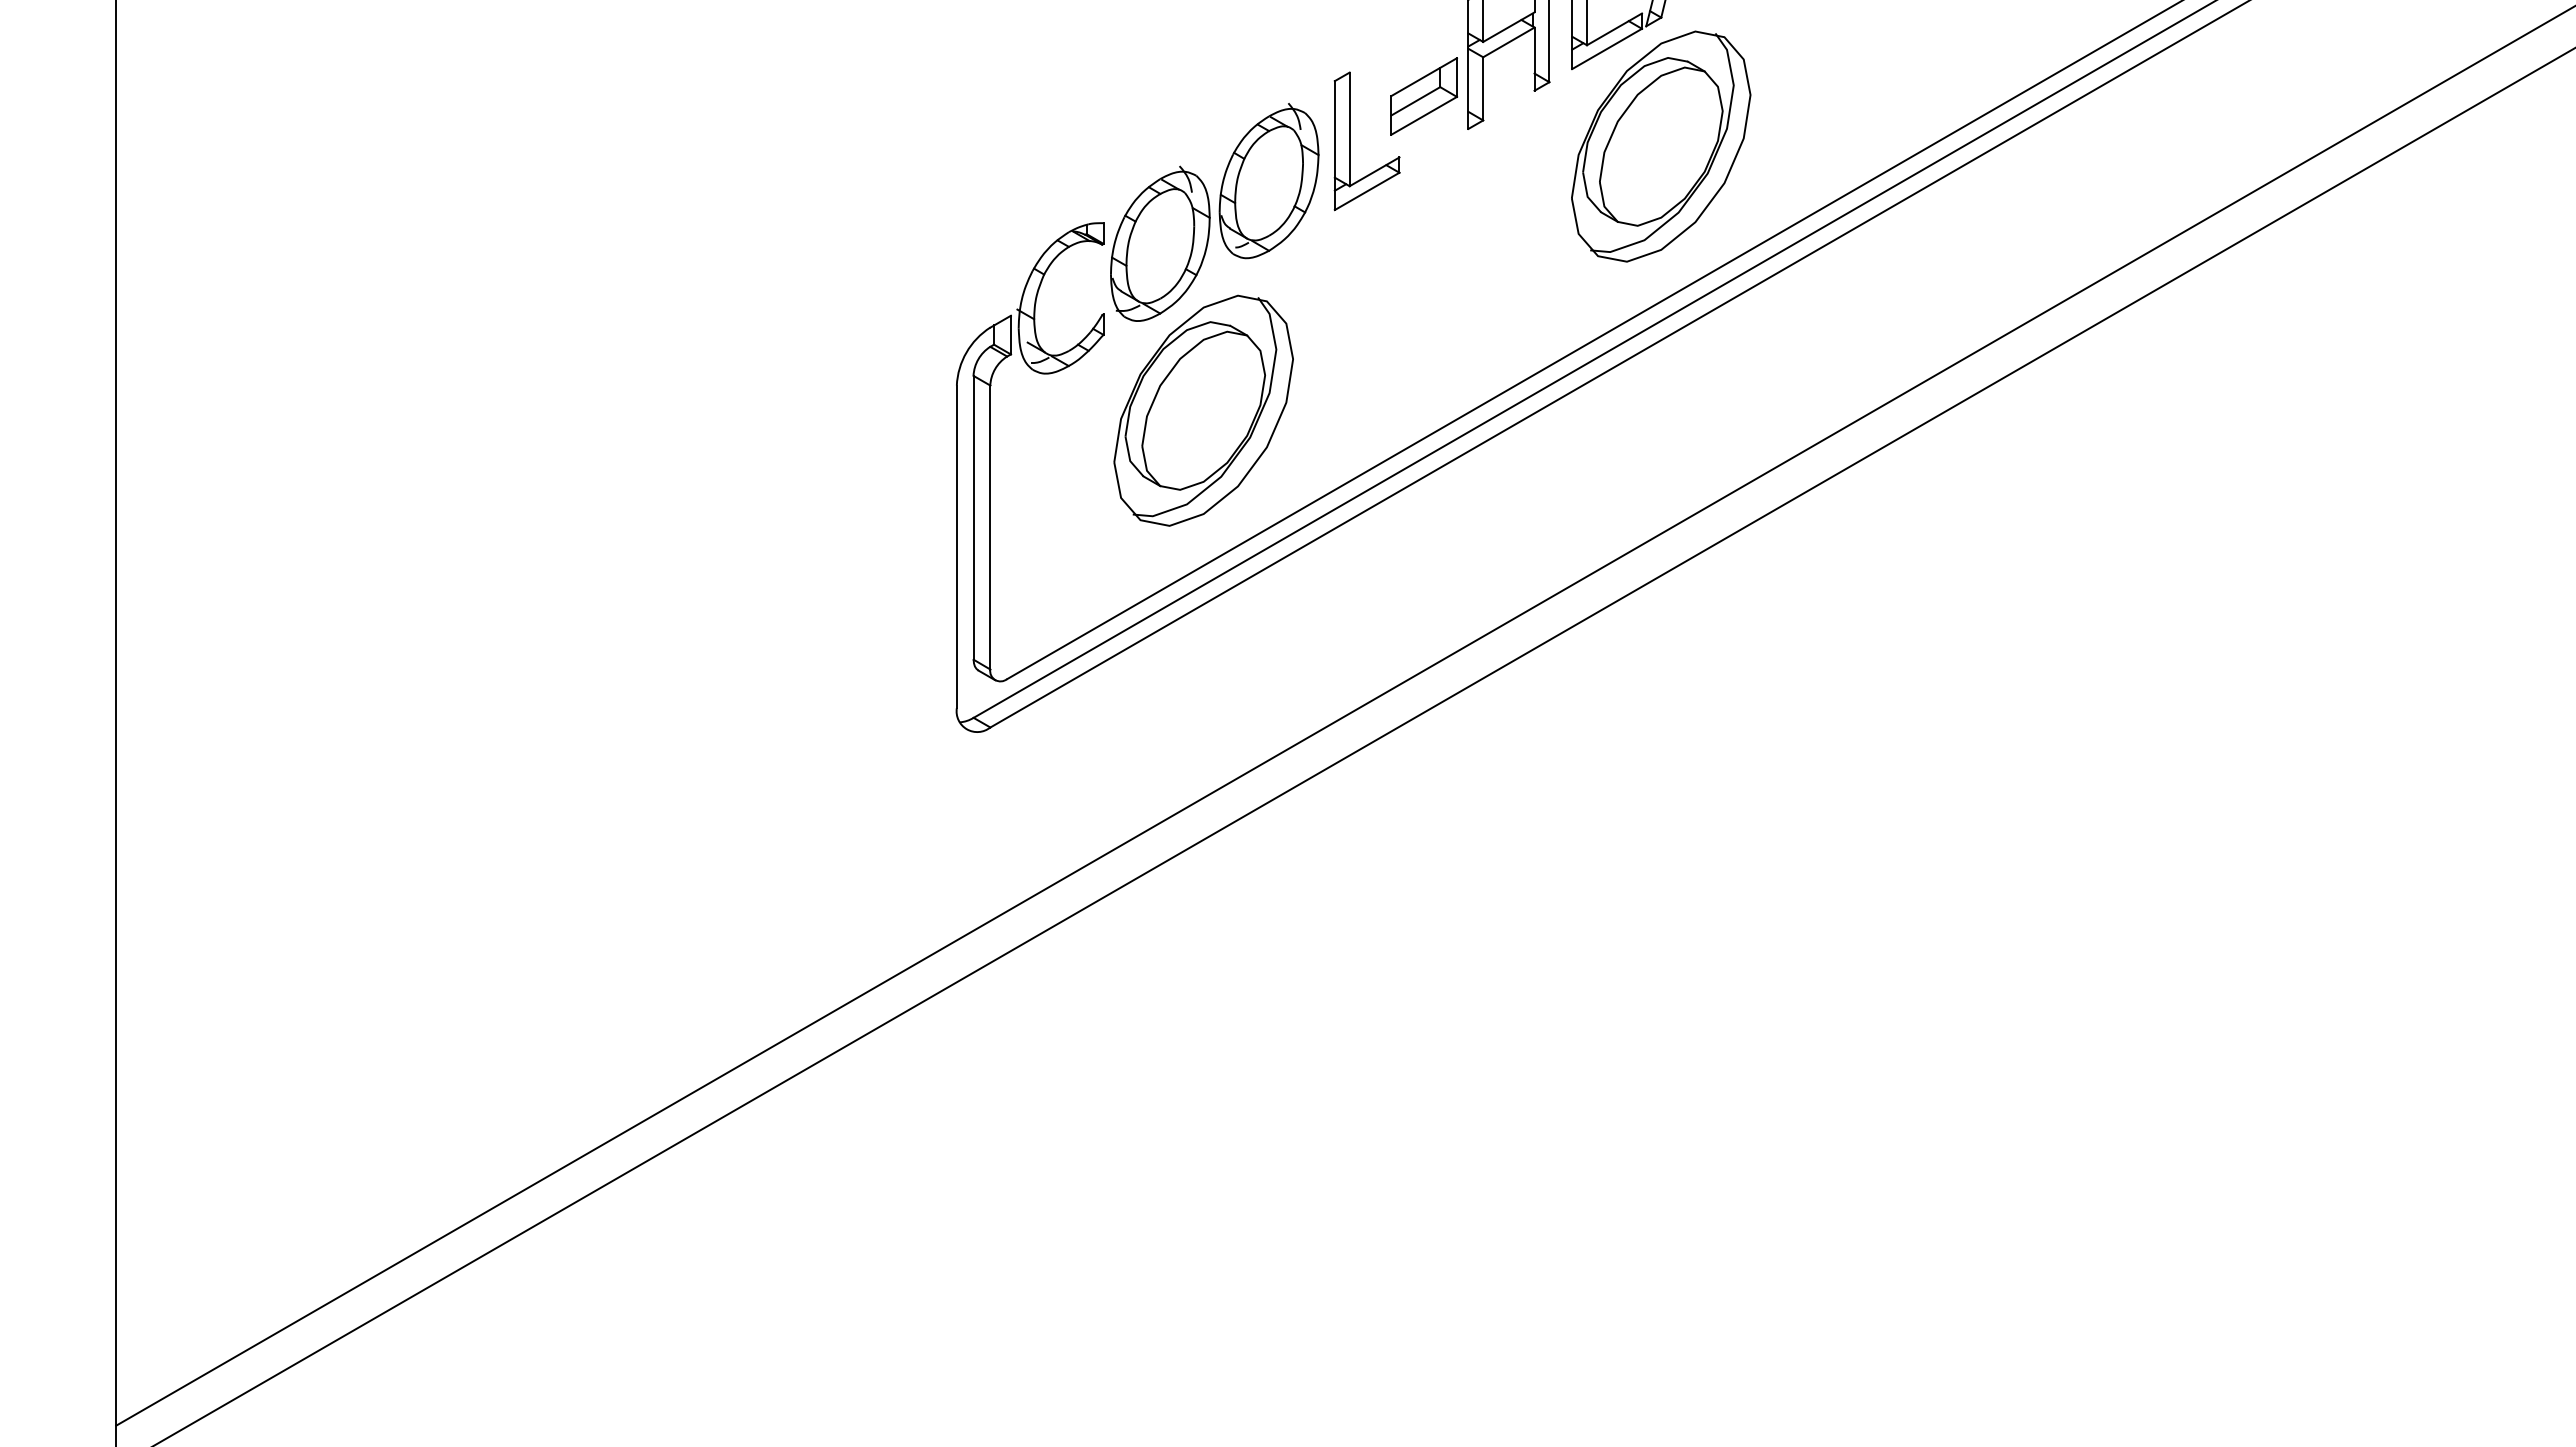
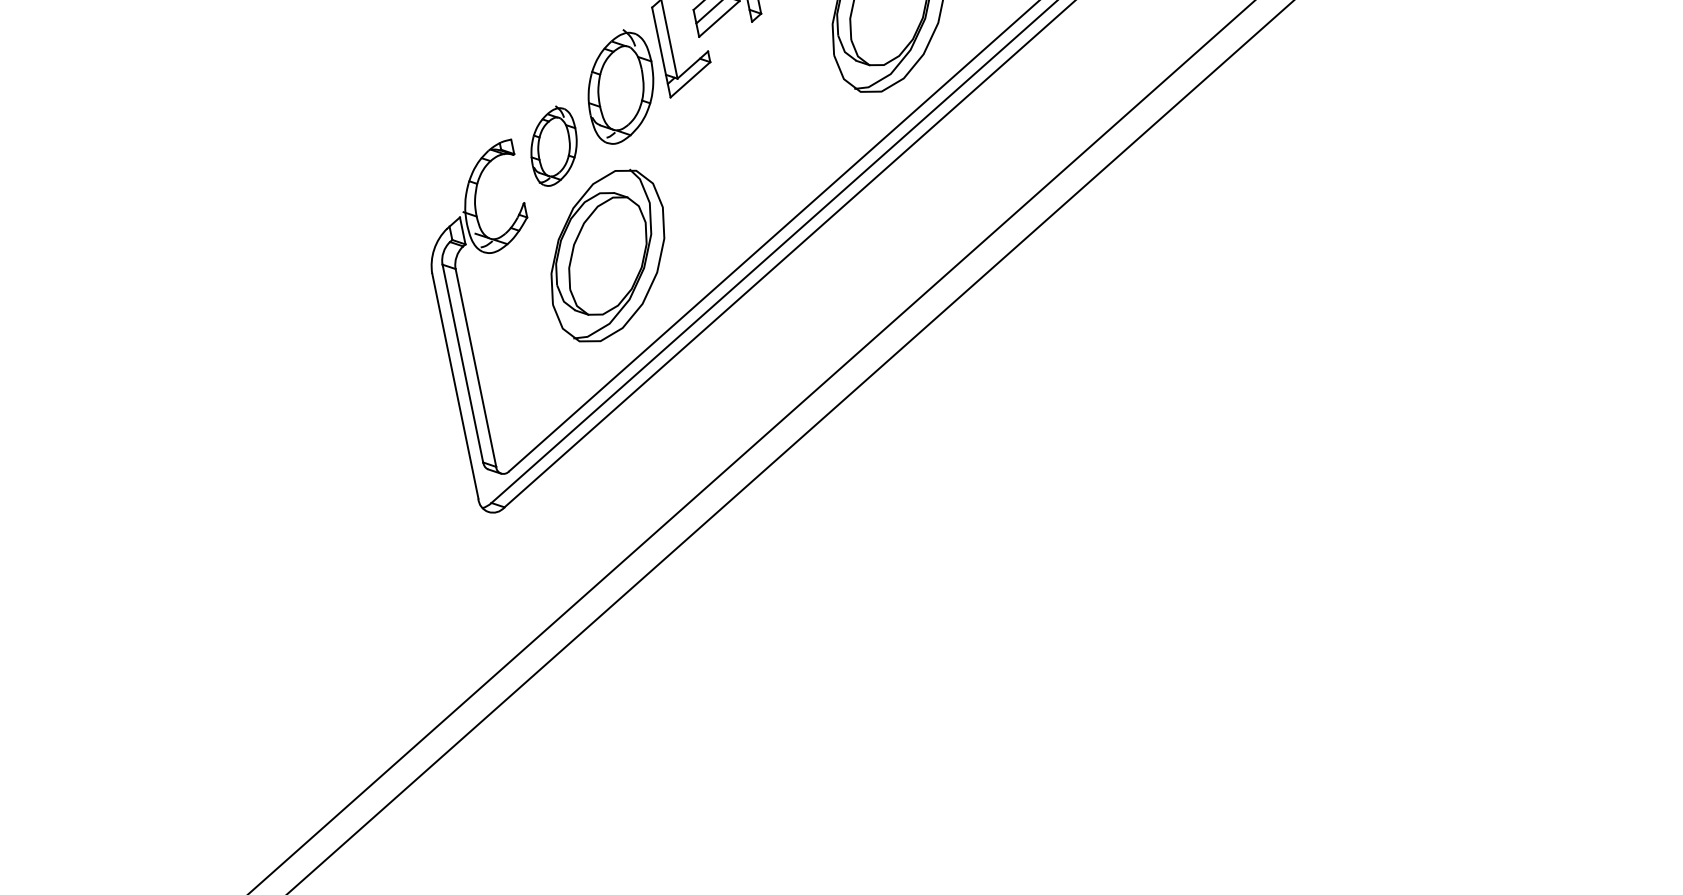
part: (1160, 243) -> (553, 145), size x0.7

